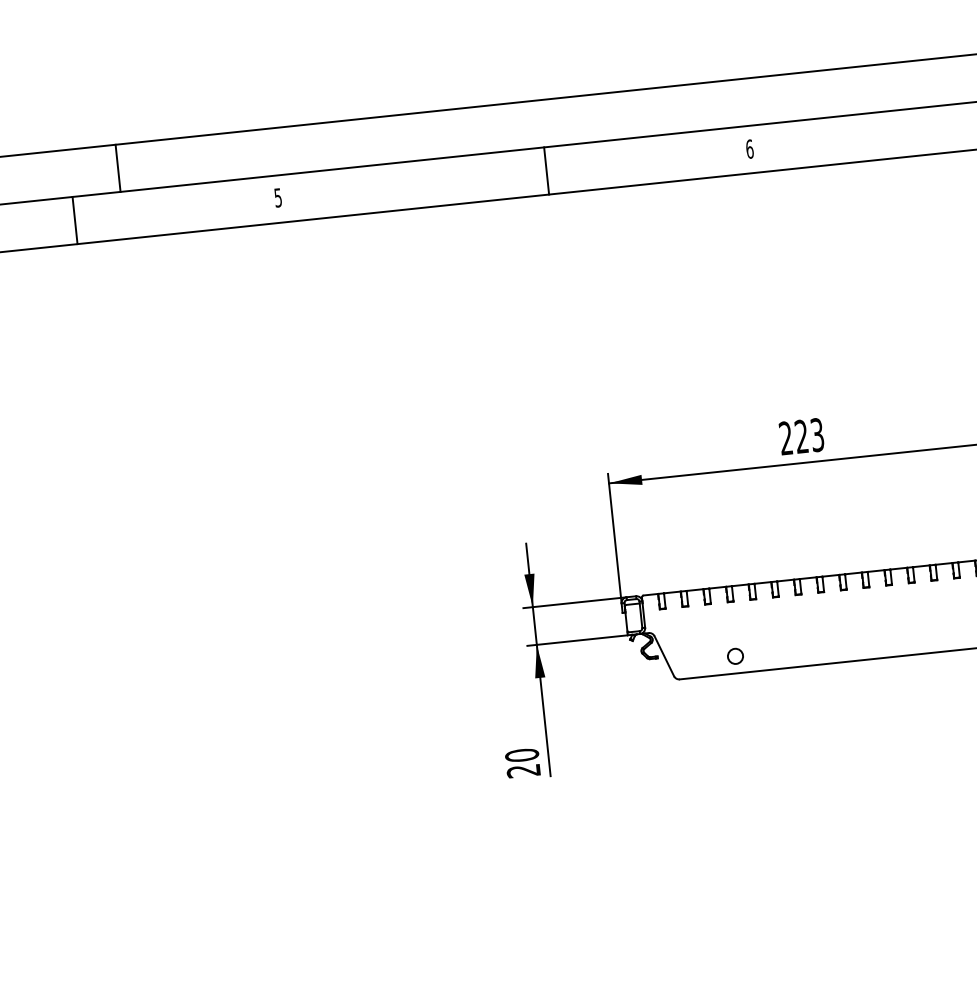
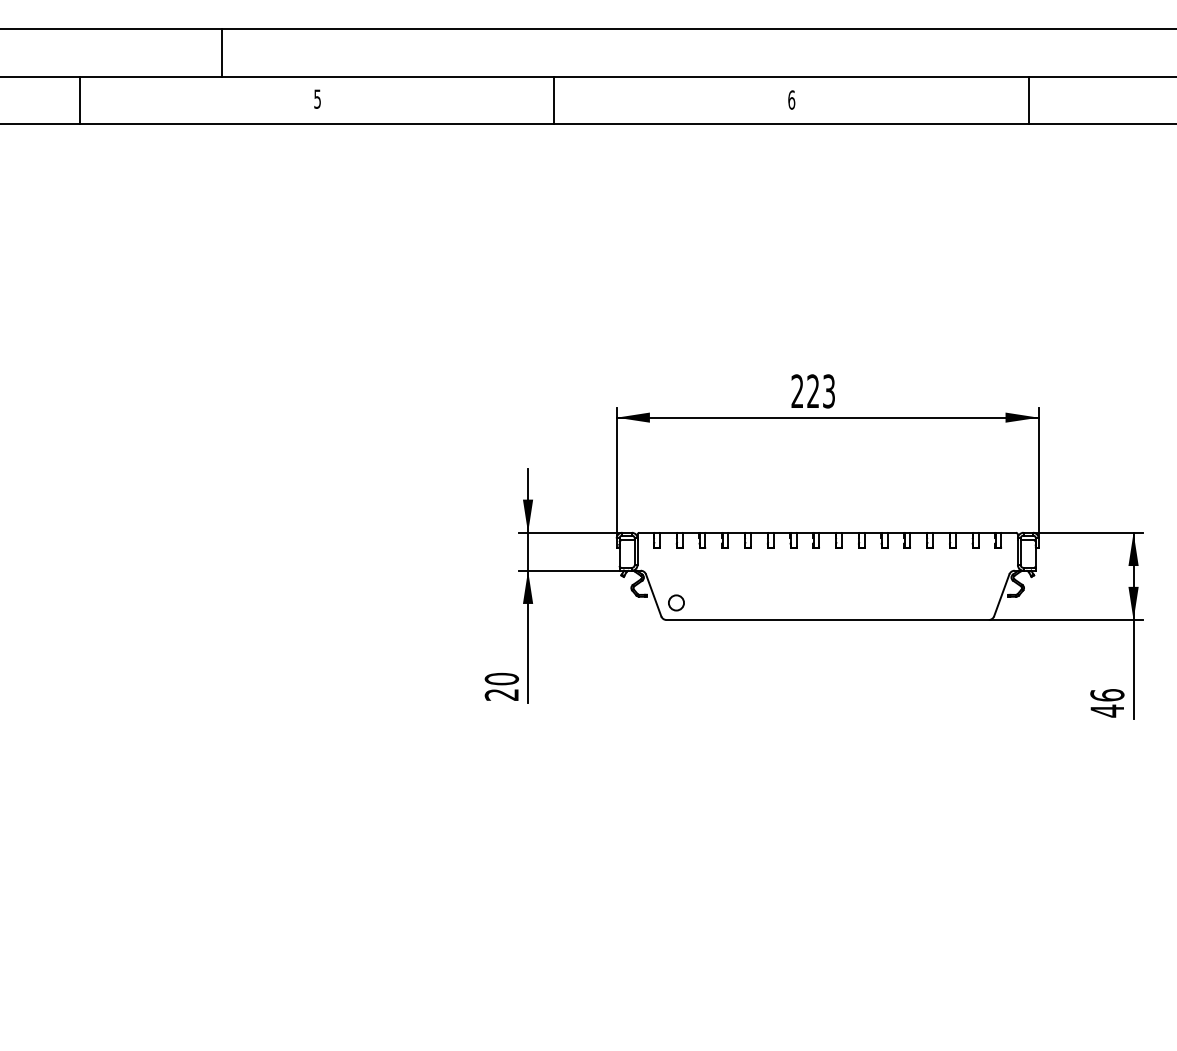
line: (118, 167) -> (222, 52), moved
line: (546, 170) -> (554, 100), moved
line: (75, 220) -> (80, 100), moved
circle: (735, 655) -> (676, 602), moved

